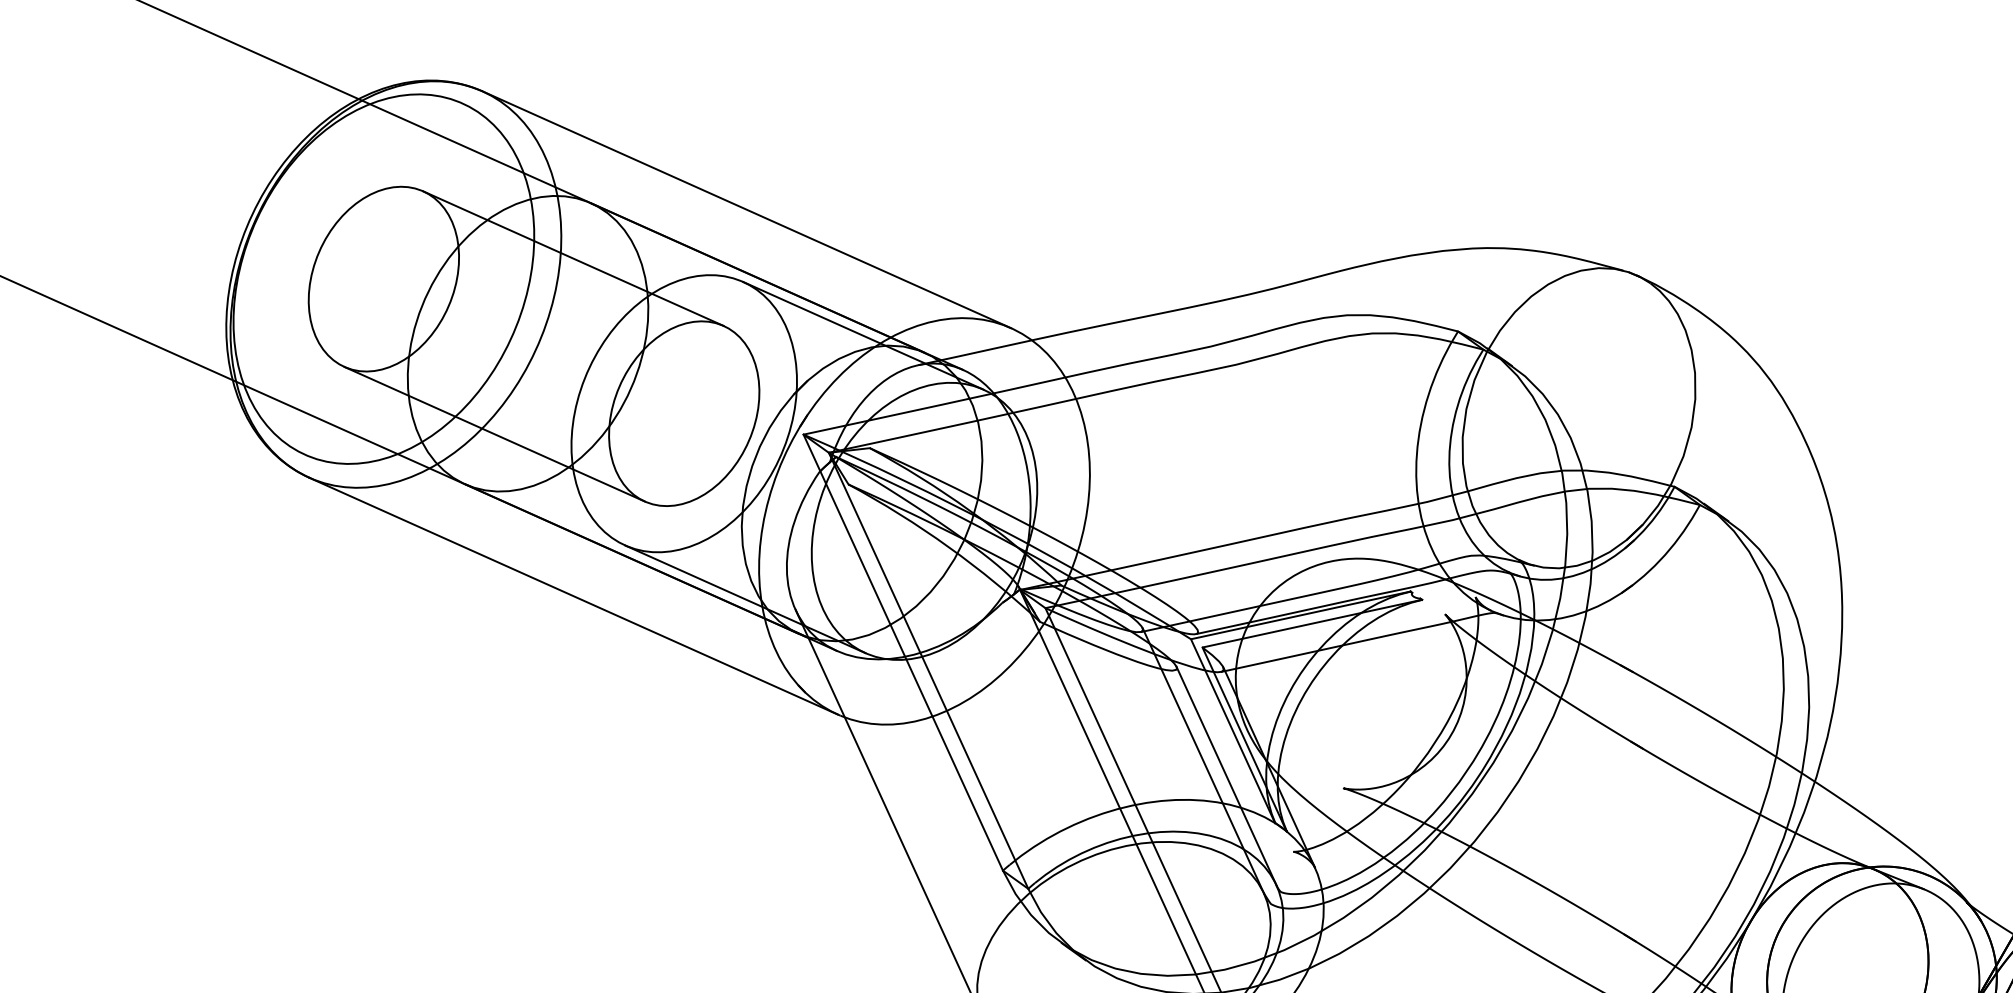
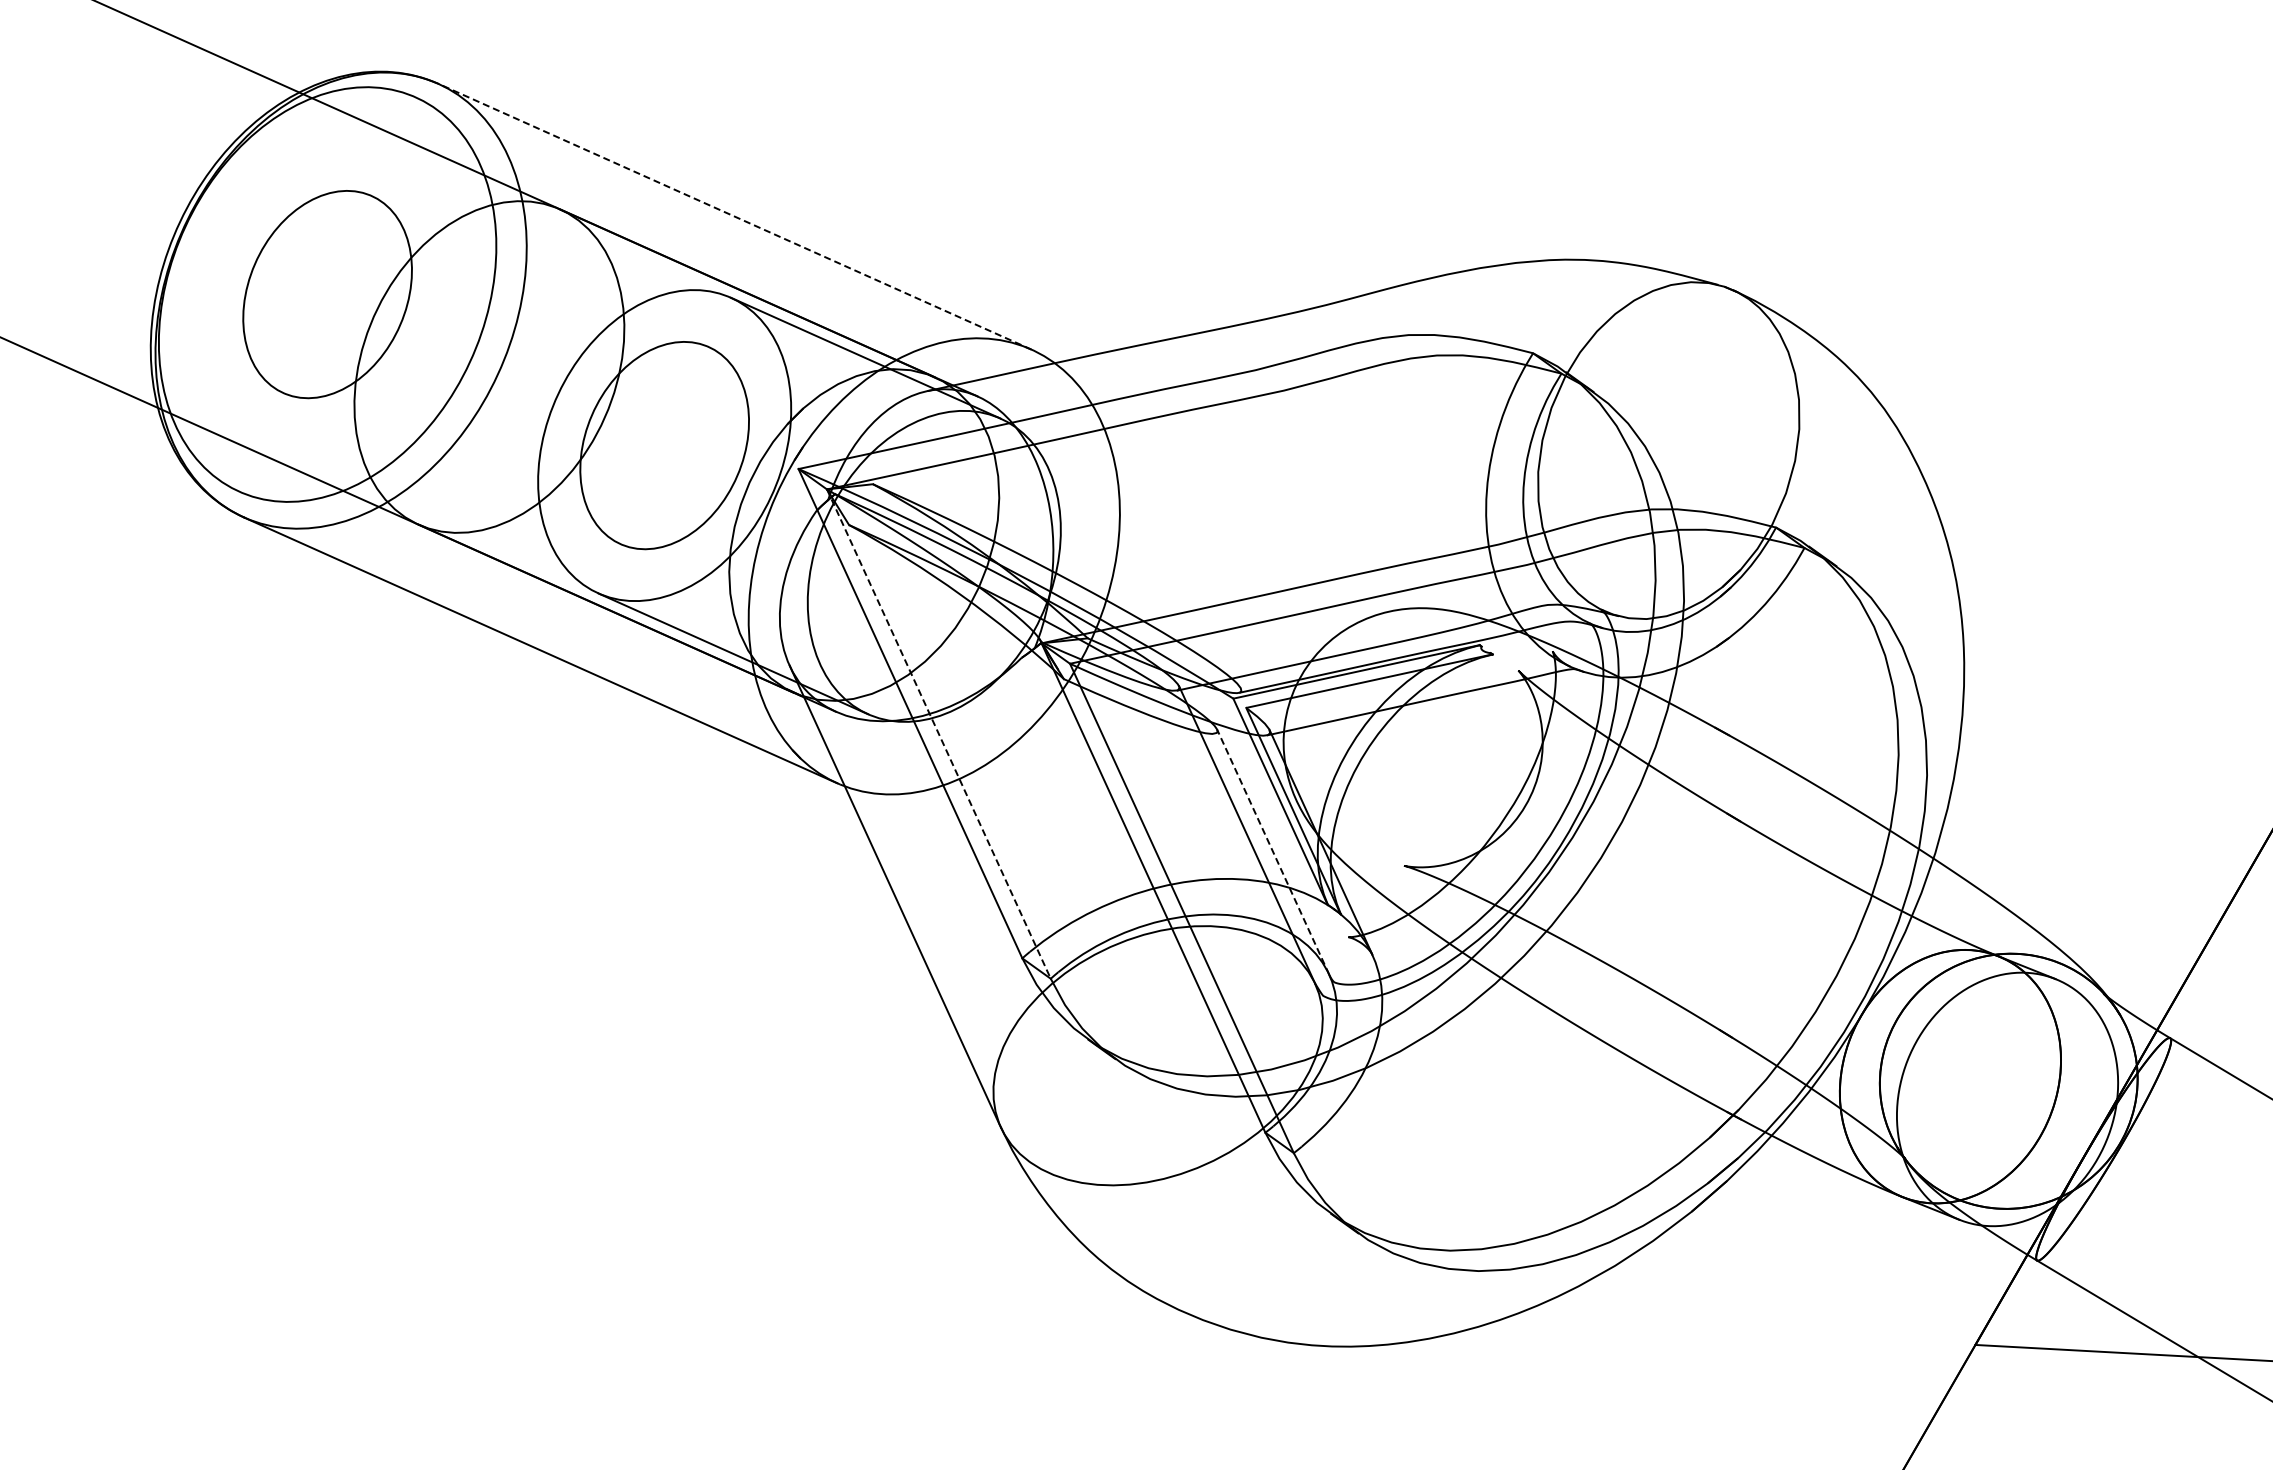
line: (746, 209) -> (734, 216), solid -> dashed
line: (572, 258) -> (539, 271), removed
line: (494, 434) -> (451, 468), removed
line: (929, 671) -> (939, 734), solid -> dashed
line: (1226, 776) -> (1273, 852), solid -> dashed

